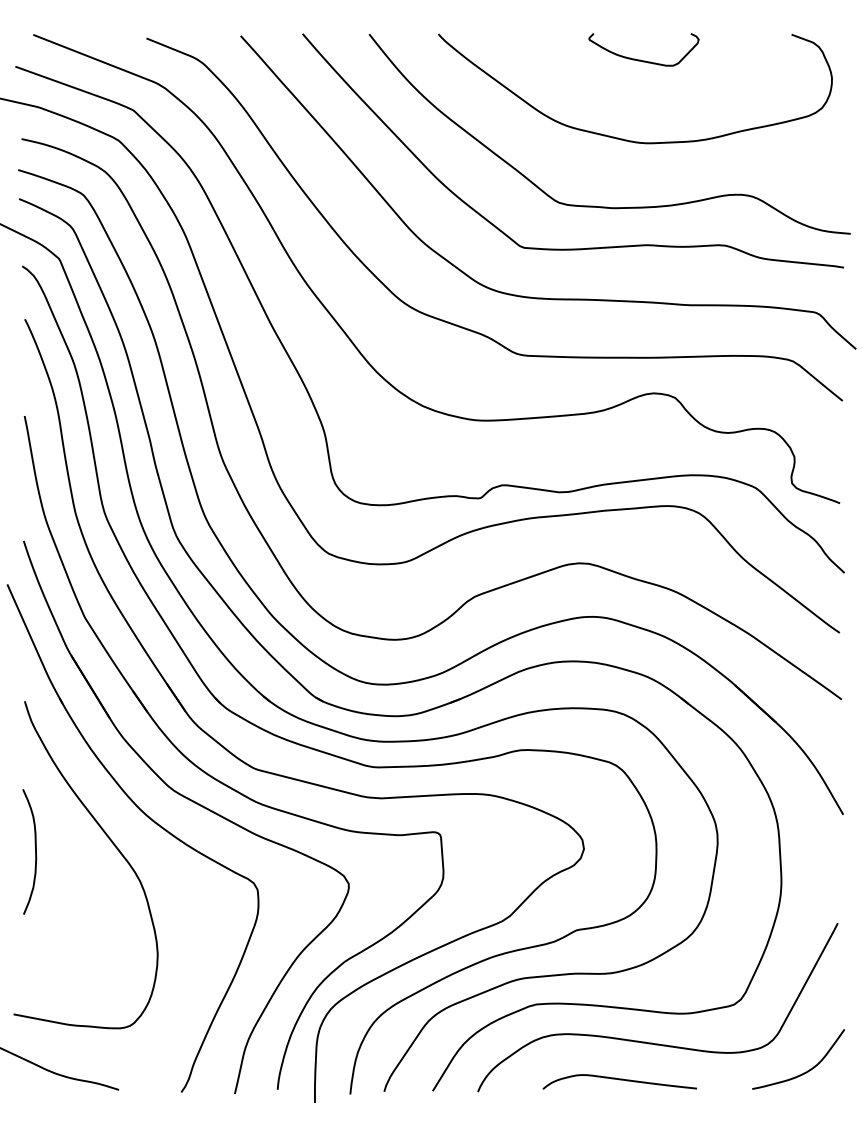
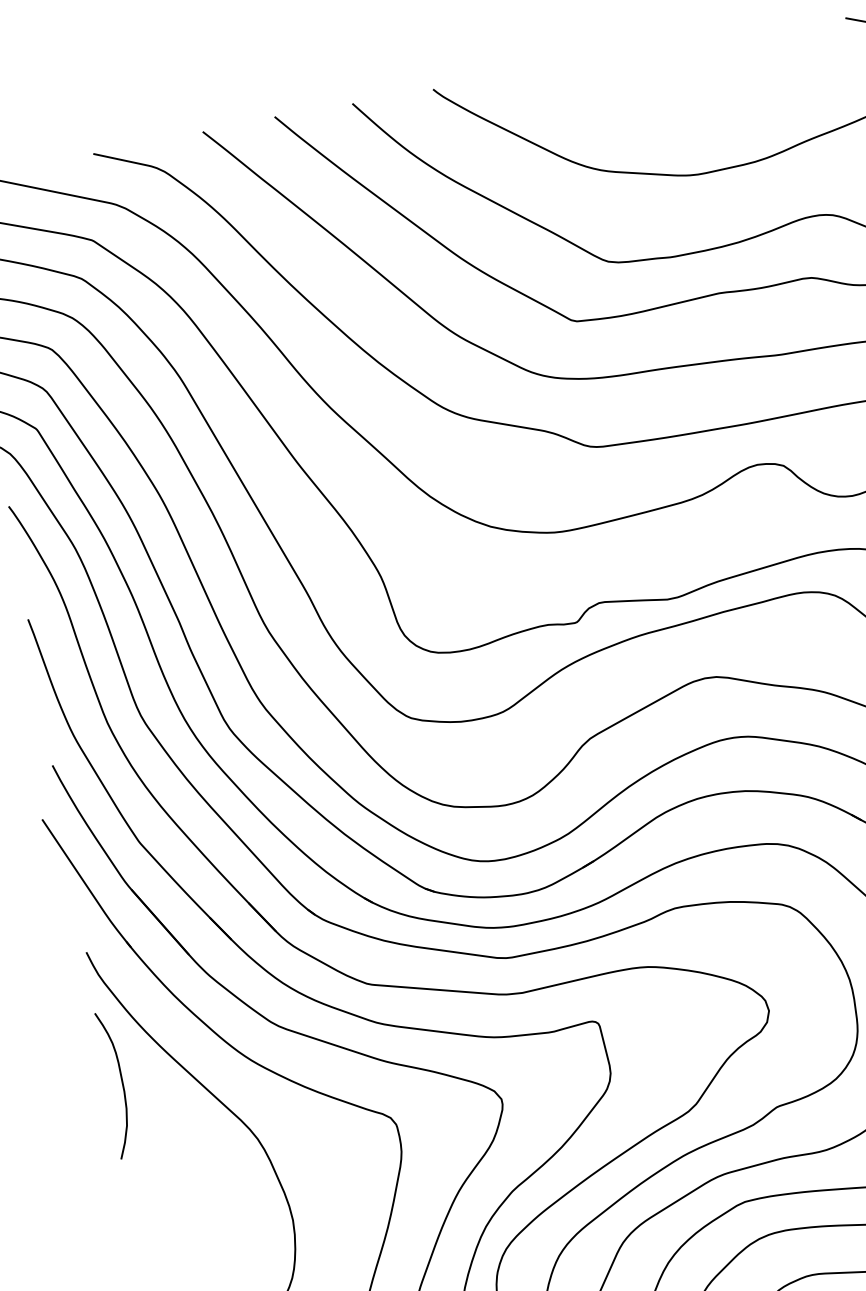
curve: (640, 59) -> (674, 77), removed
curve: (35, 851) -> (122, 1083), moved

